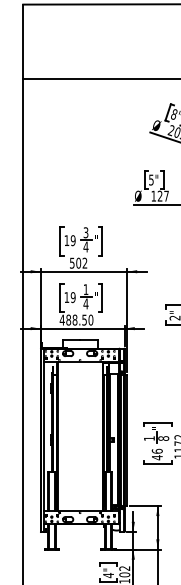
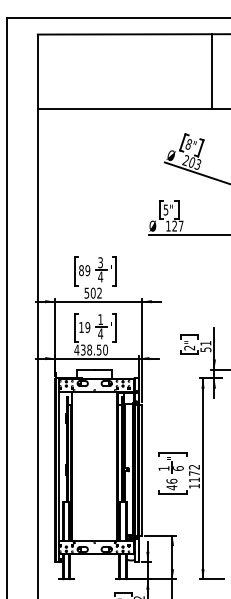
text: (66, 240) -> (81, 270), 19 -> 89
text: (67, 319) -> (82, 349), 488.50 -> 438.50
text: (163, 438) -> (178, 468), 8 -> 6

